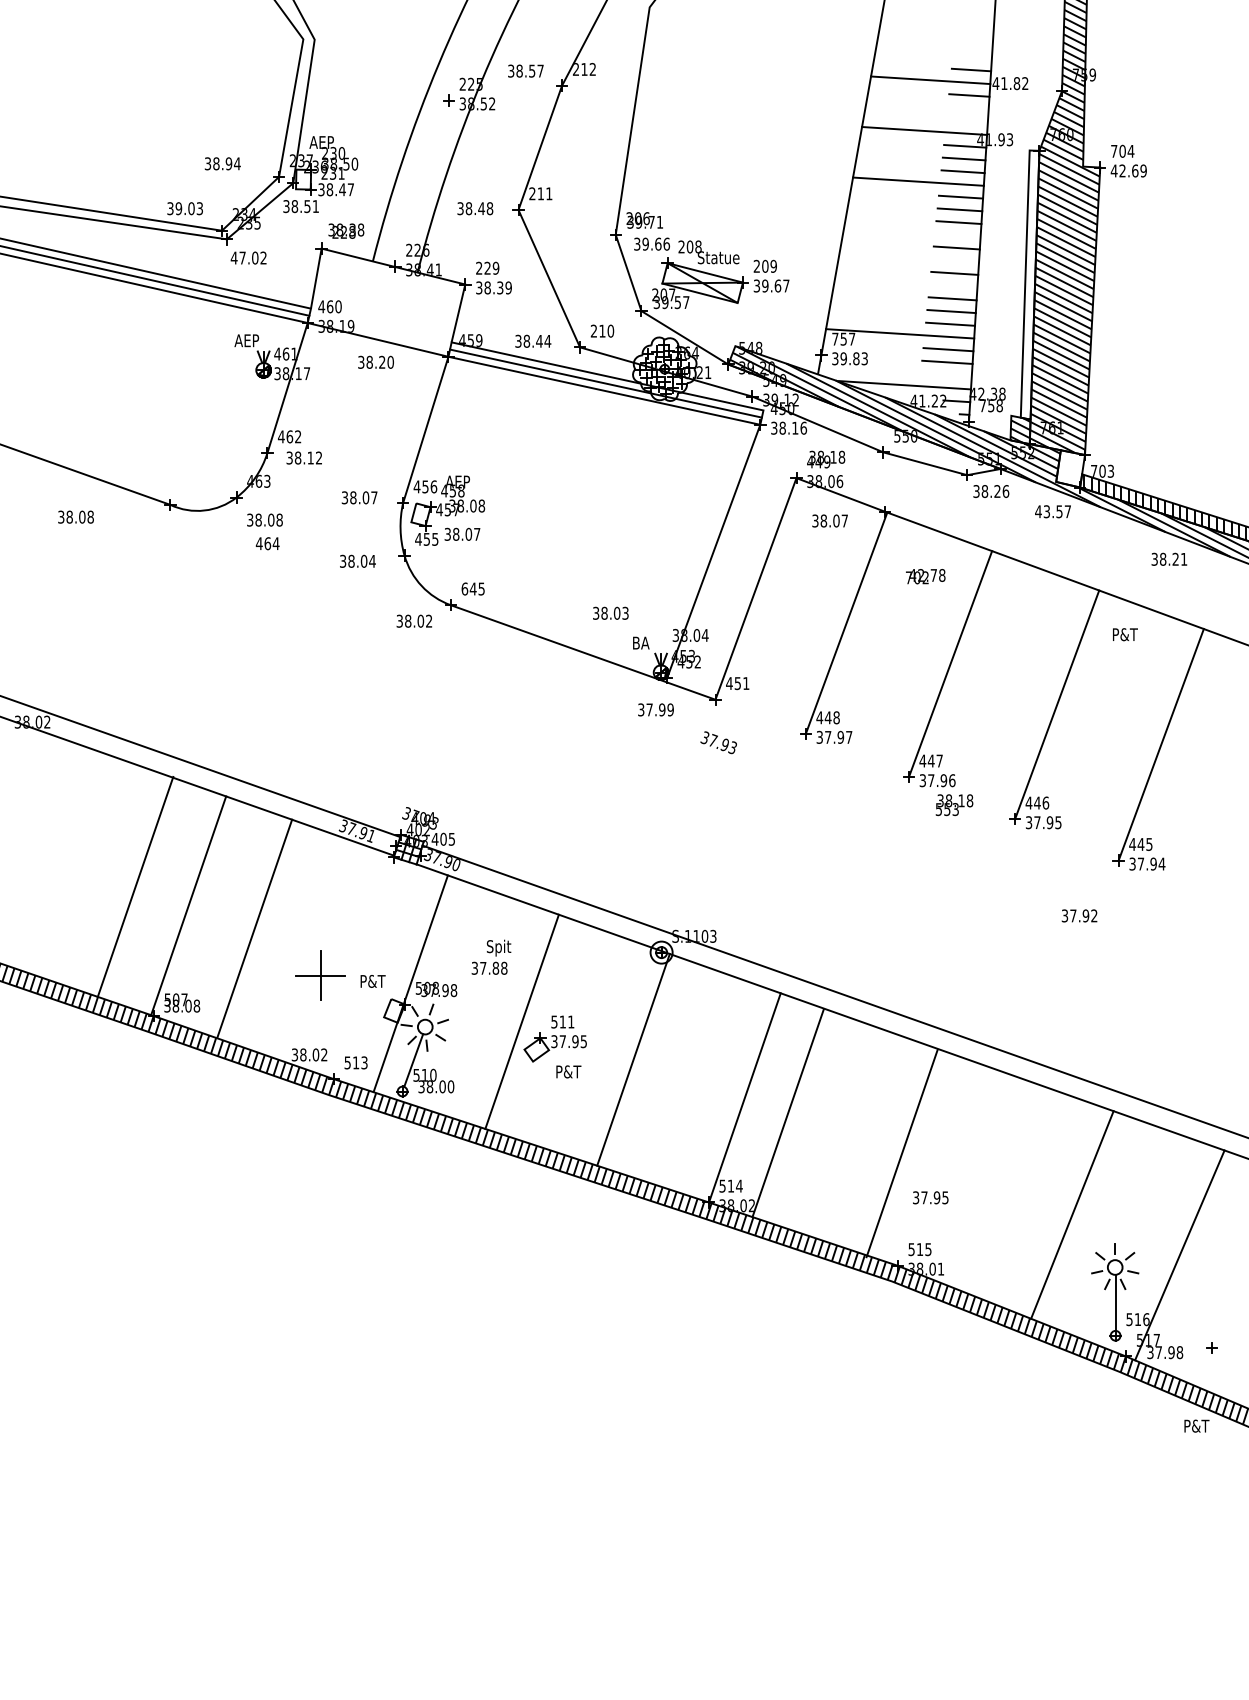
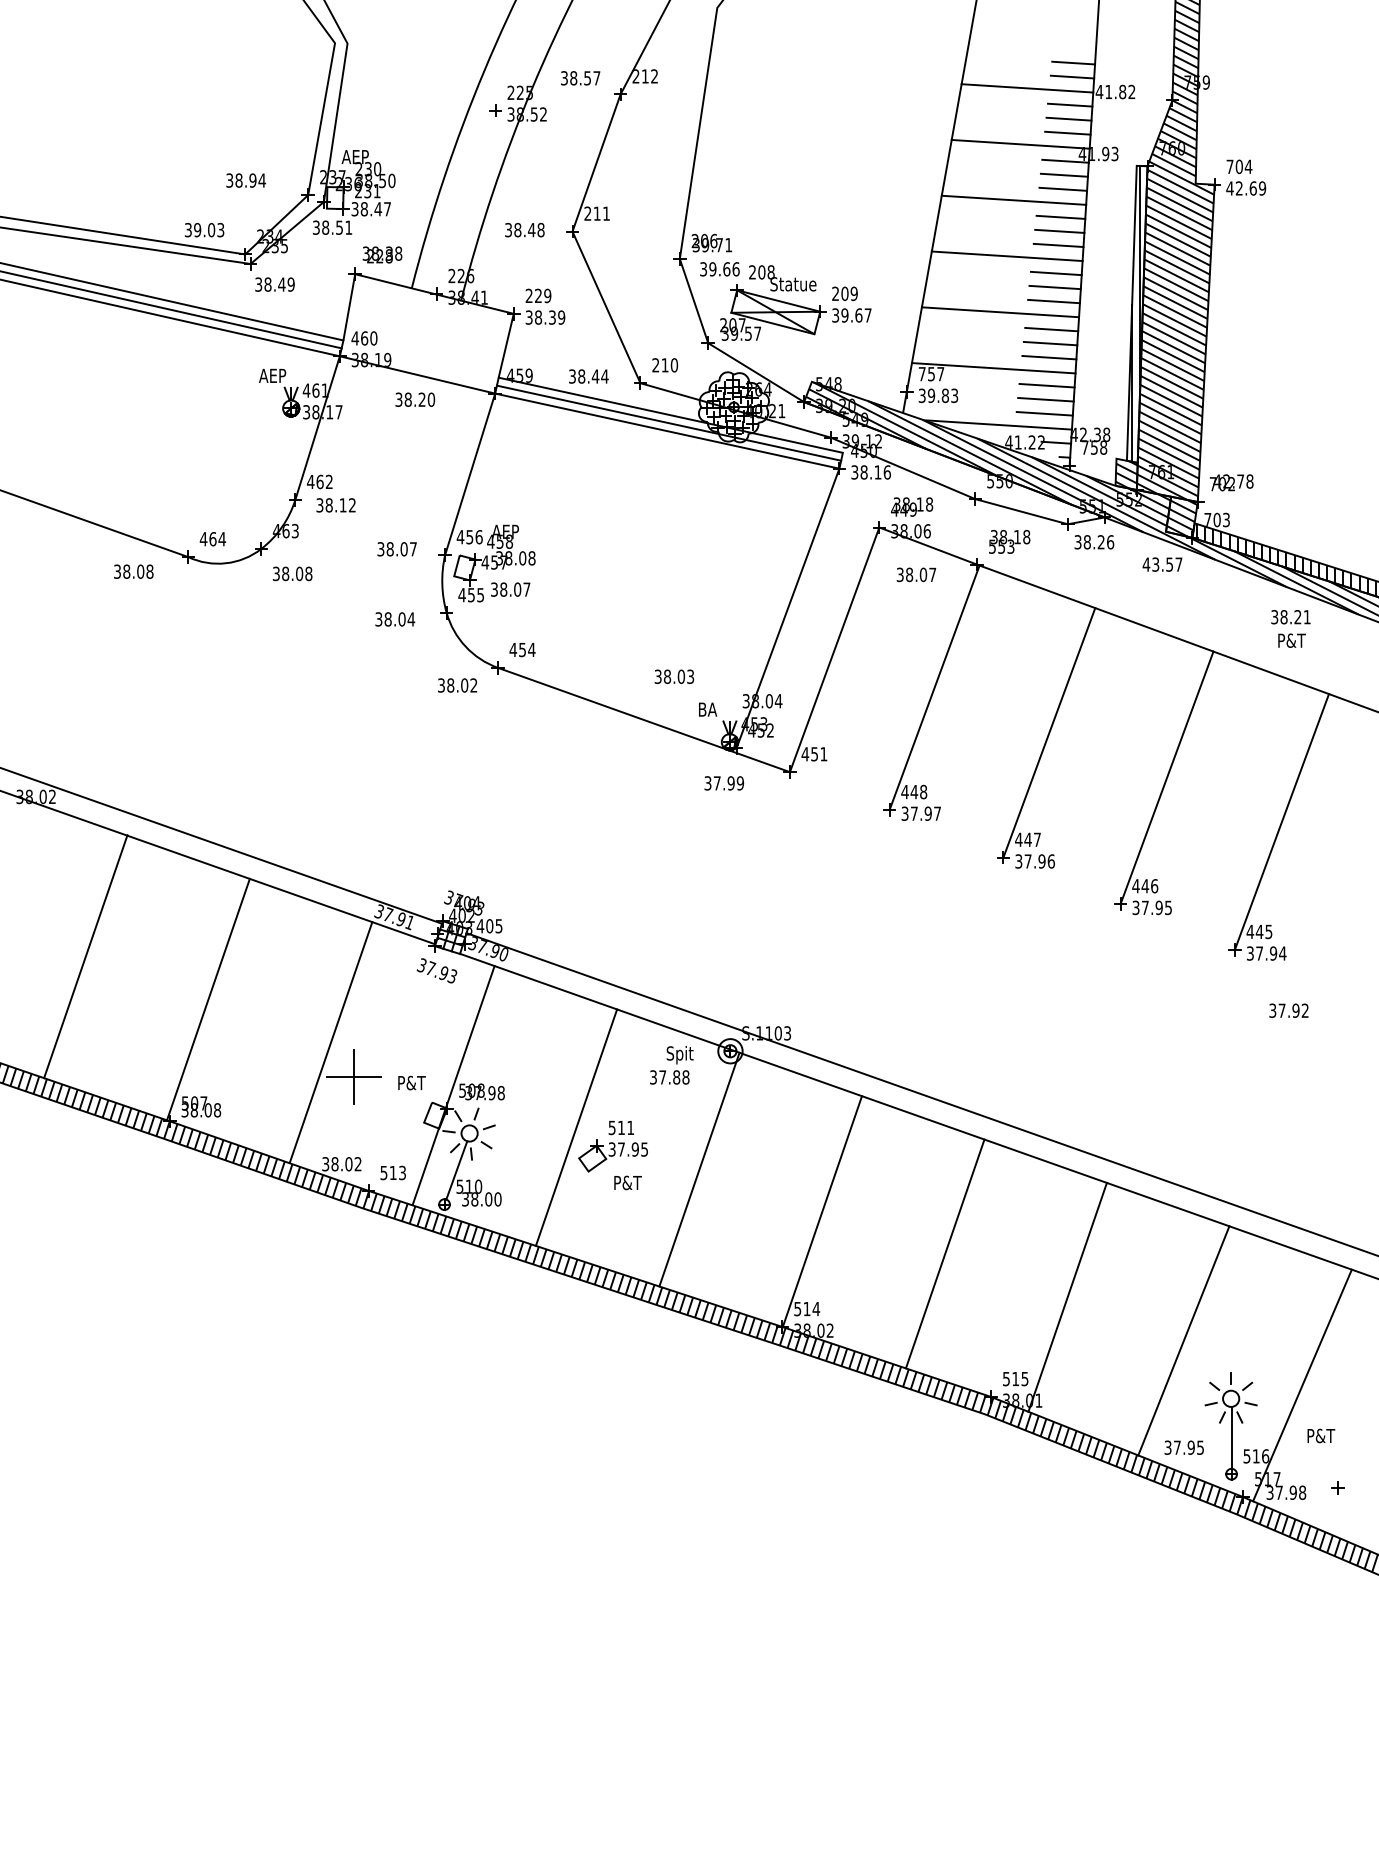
line: (972, 57) -> (1073, 63), added
line: (967, 107) -> (1068, 118), added
line: (966, 120) -> (1066, 132), added
line: (912, 232) -> (1007, 256), added
text: (248, 257) -> (274, 283), 47.02 -> 38.49
line: (955, 260) -> (1054, 287), added
line: (906, 282) -> (1000, 311), added
hatch: (1028, 284) -> (1135, 313), added
line: (945, 374) -> (1043, 413), added
hatch: (1070, 469) -> (1181, 518), added
text: (75, 516) -> (133, 570), moved
text: (267, 543) -> (212, 538), moved
text: (925, 576) -> (1231, 482), moved
text: (473, 588) -> (522, 649), 645 -> 454
text: (1125, 634) -> (1292, 640), moved
text: (718, 742) -> (436, 970), moved
text: (954, 805) -> (1009, 542), moved
line: (135, 886) -> (85, 956), moved
text: (1079, 915) -> (1288, 1010), moved
line: (254, 928) -> (330, 1042), moved
text: (491, 956) -> (671, 1064), moved
line: (787, 1112) -> (944, 1253), moved
line: (901, 1153) -> (1066, 1297), moved
text: (930, 1197) -> (1184, 1447), moved
text: (1196, 1425) -> (1320, 1435), moved

